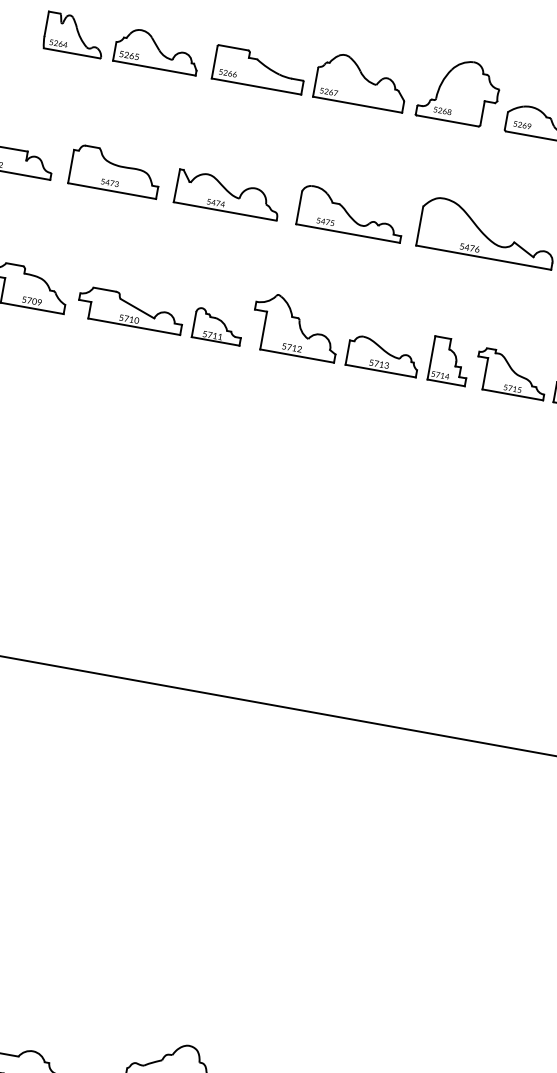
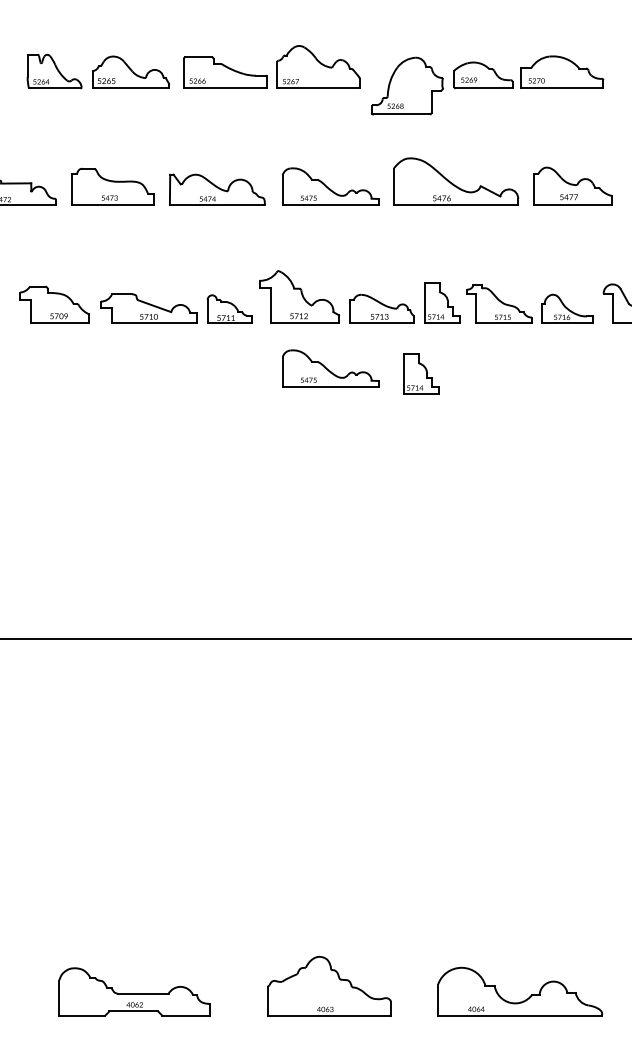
part: (459, 90) -> (407, 85), moved
part: (315, 410) -> (330, 368), added
part: (413, 433) -> (421, 373), added

